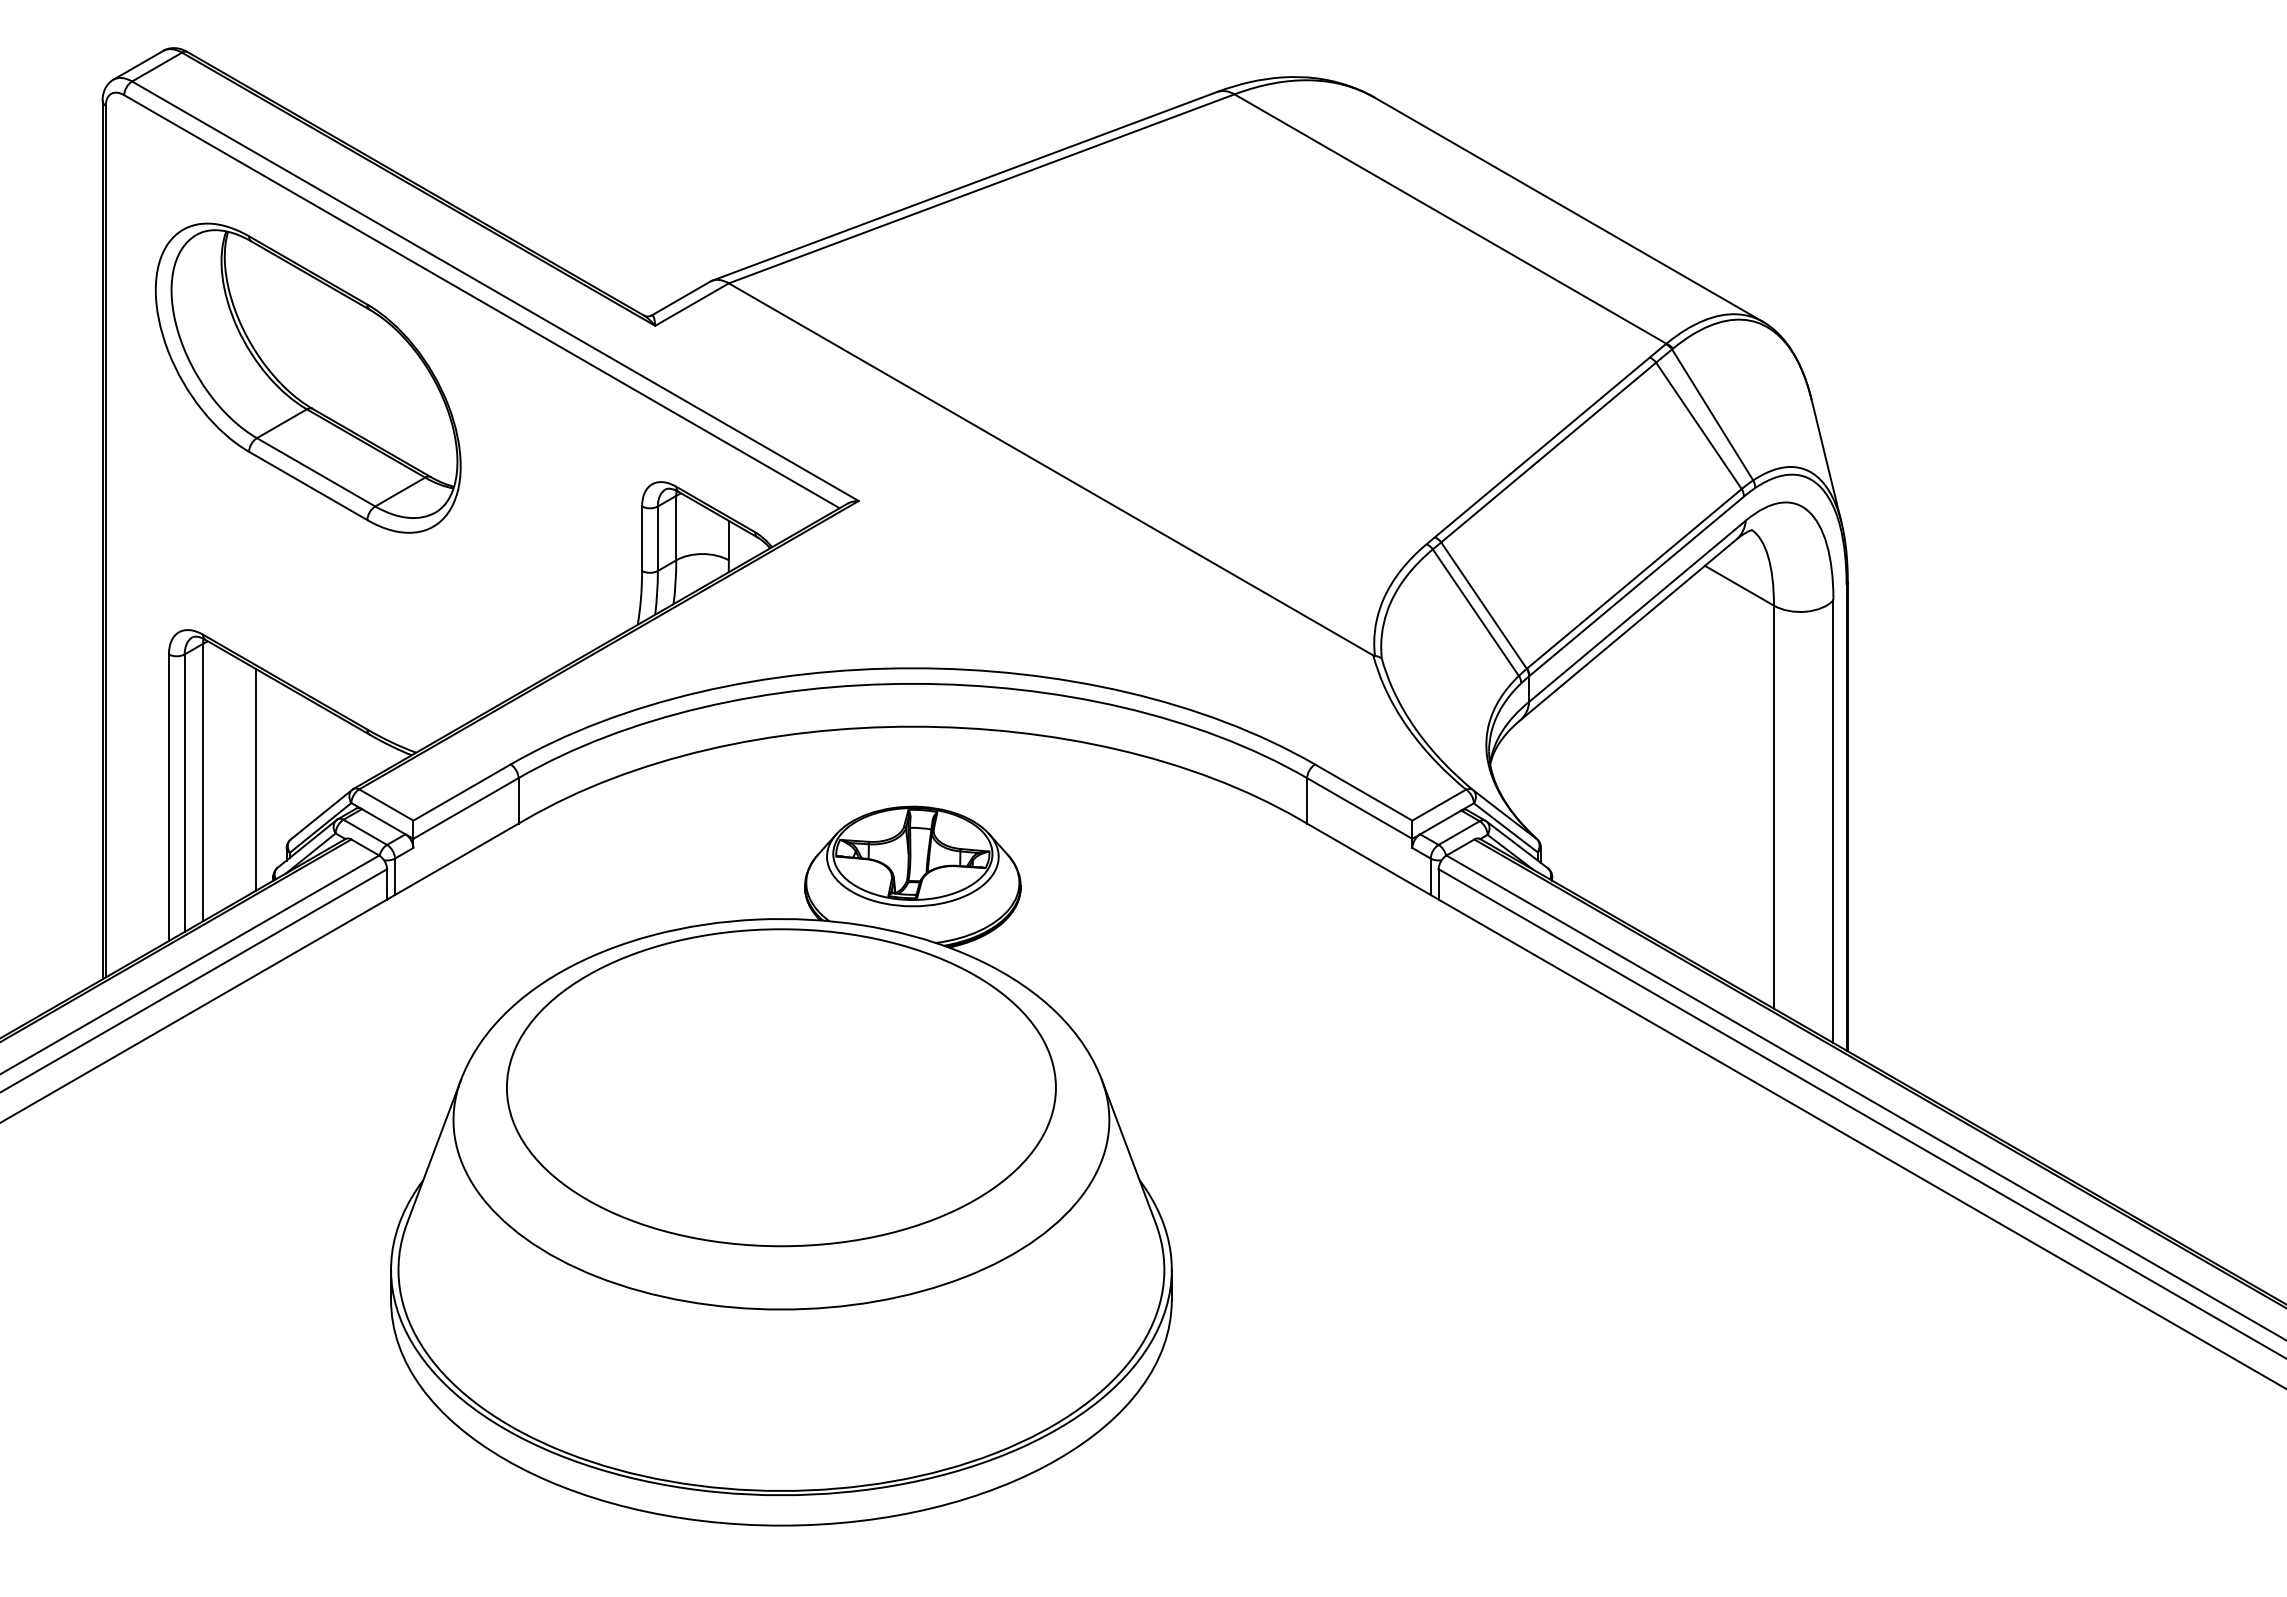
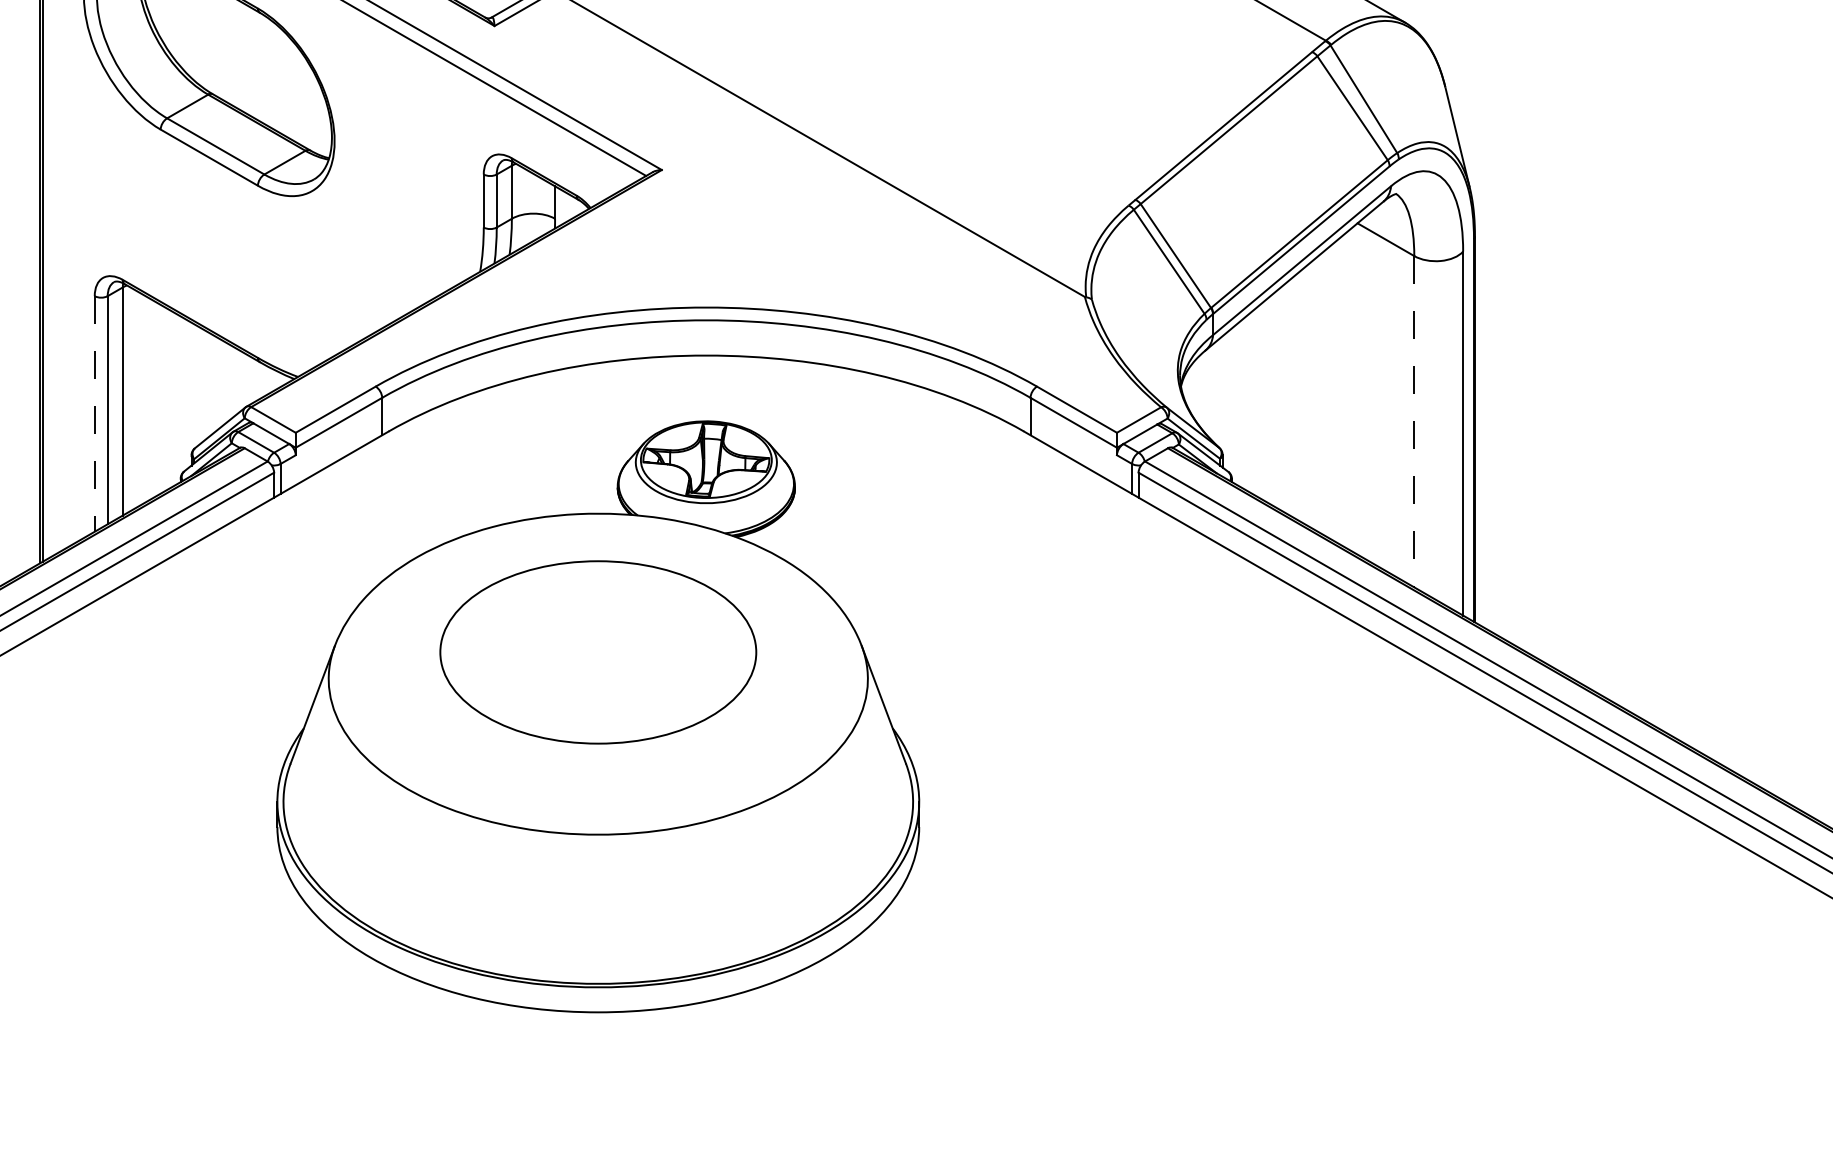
line: (255, 779) -> (165, 398), removed
line: (168, 798) -> (94, 414), solid -> dashed
line: (1773, 807) -> (1413, 421), solid -> dashed
part: (781, 1087) -> (598, 652), size x0.7

